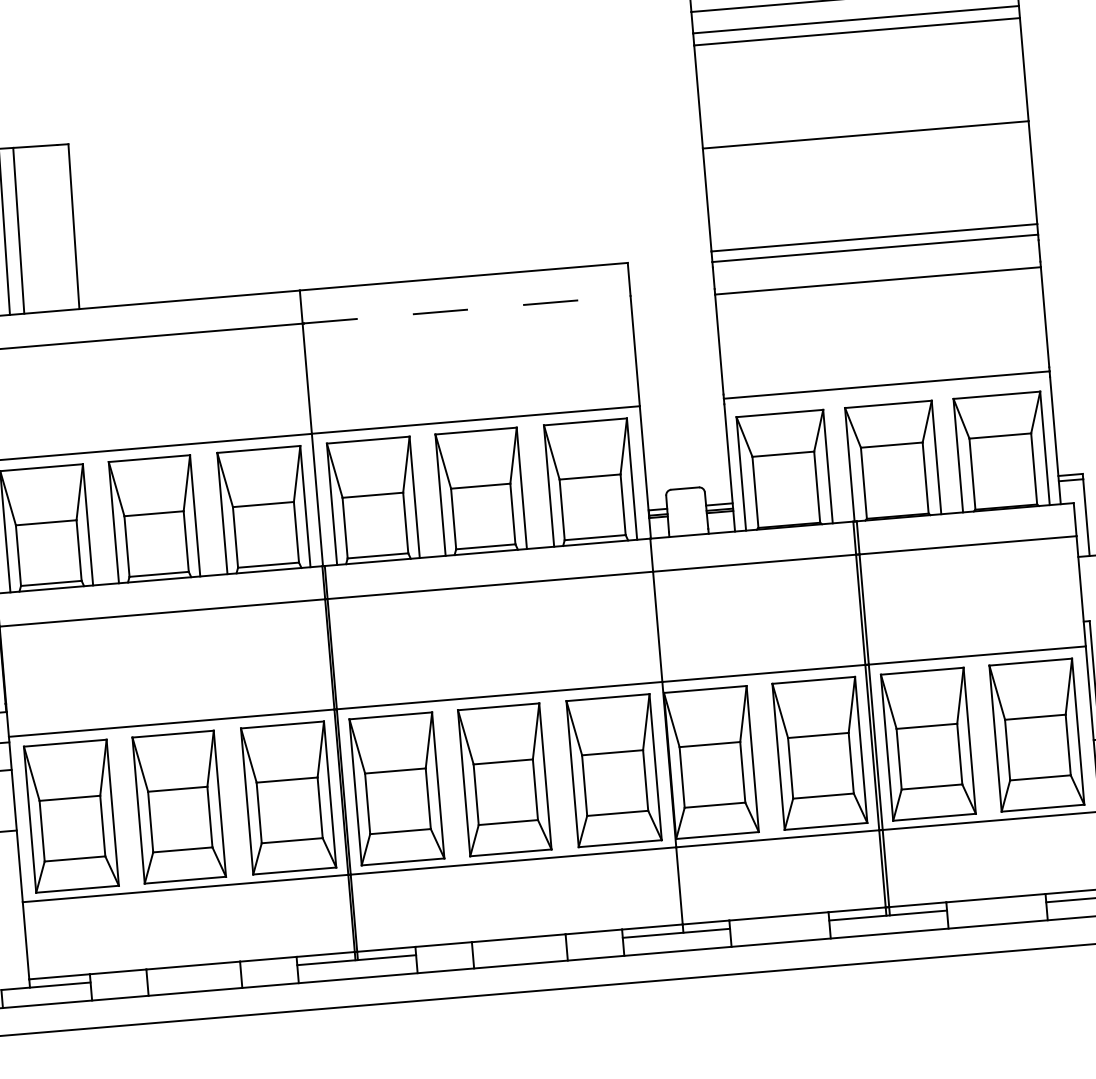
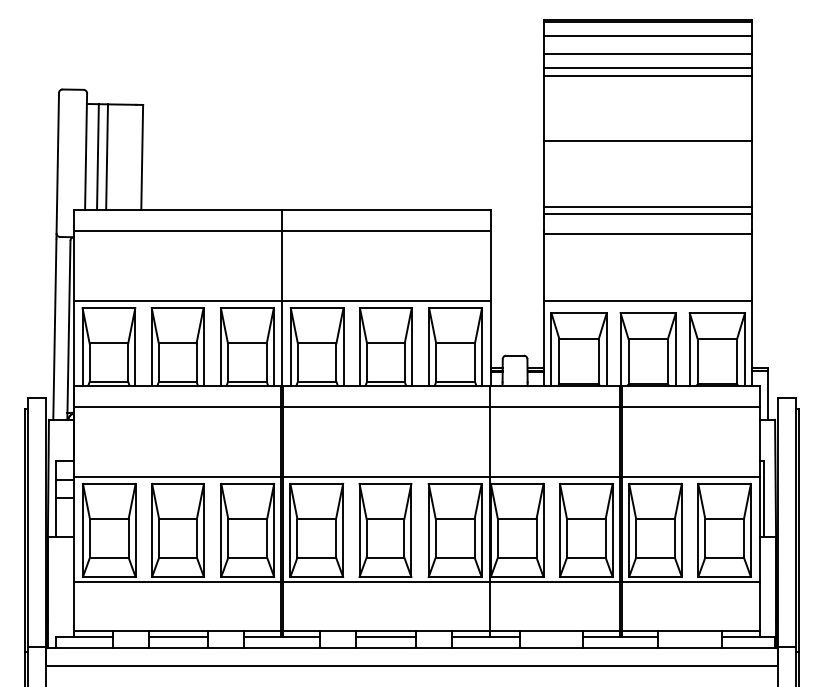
line: (466, 309) -> (386, 230), dashed -> solid
line: (518, 946) -> (385, 636), added
line: (193, 973) -> (178, 636), added

